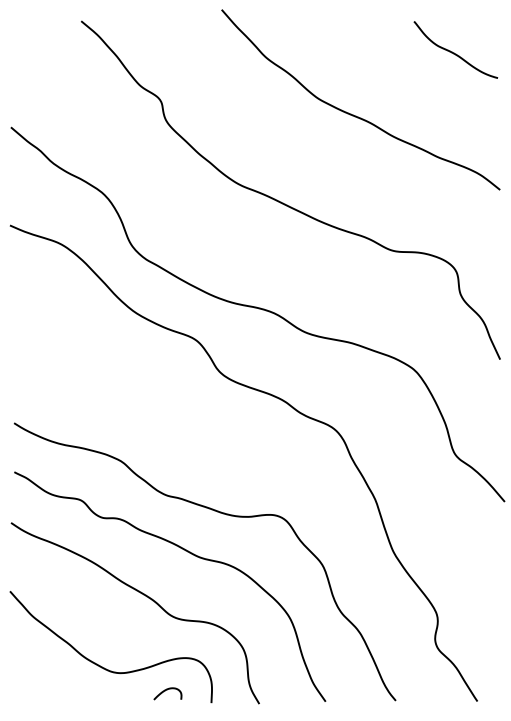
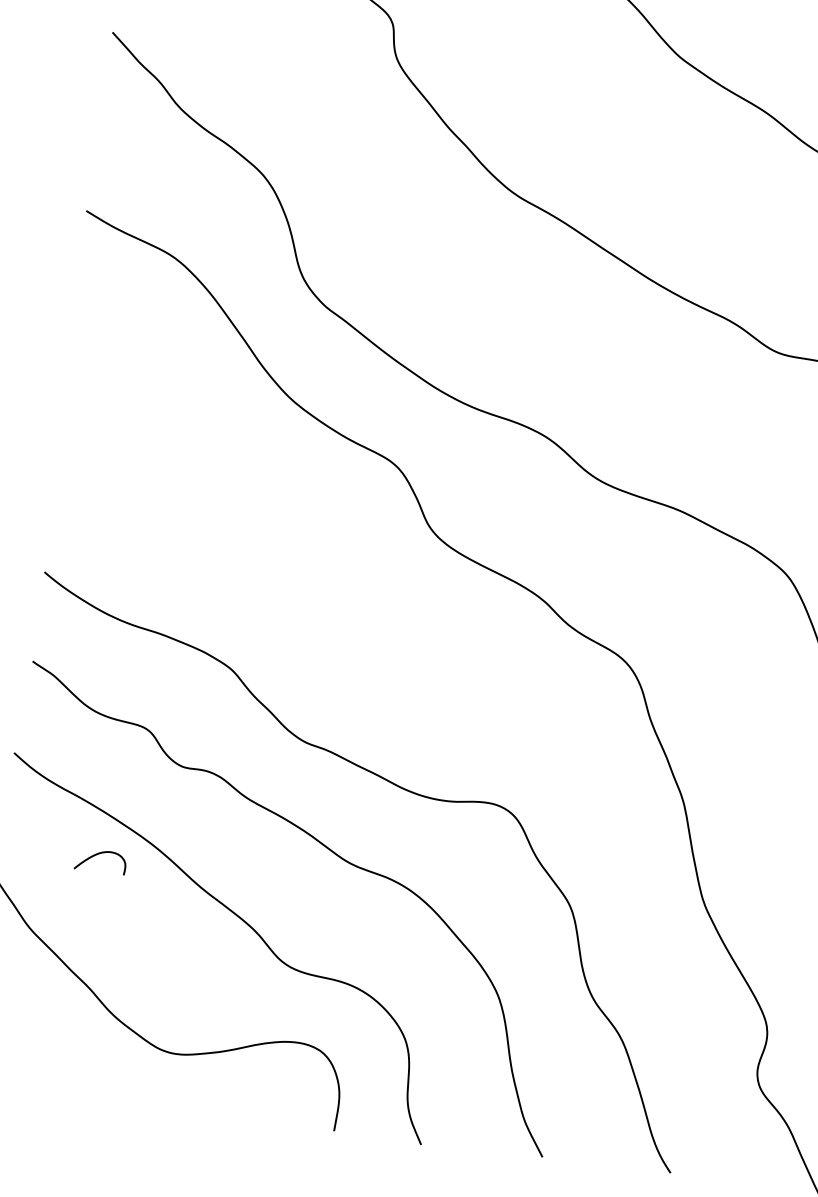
curve: (165, 691) -> (97, 856), moved

